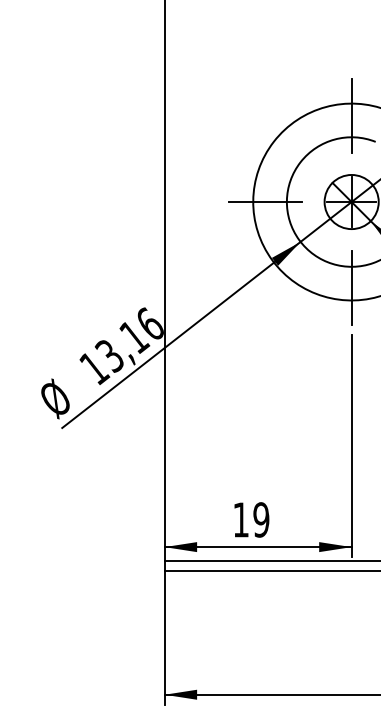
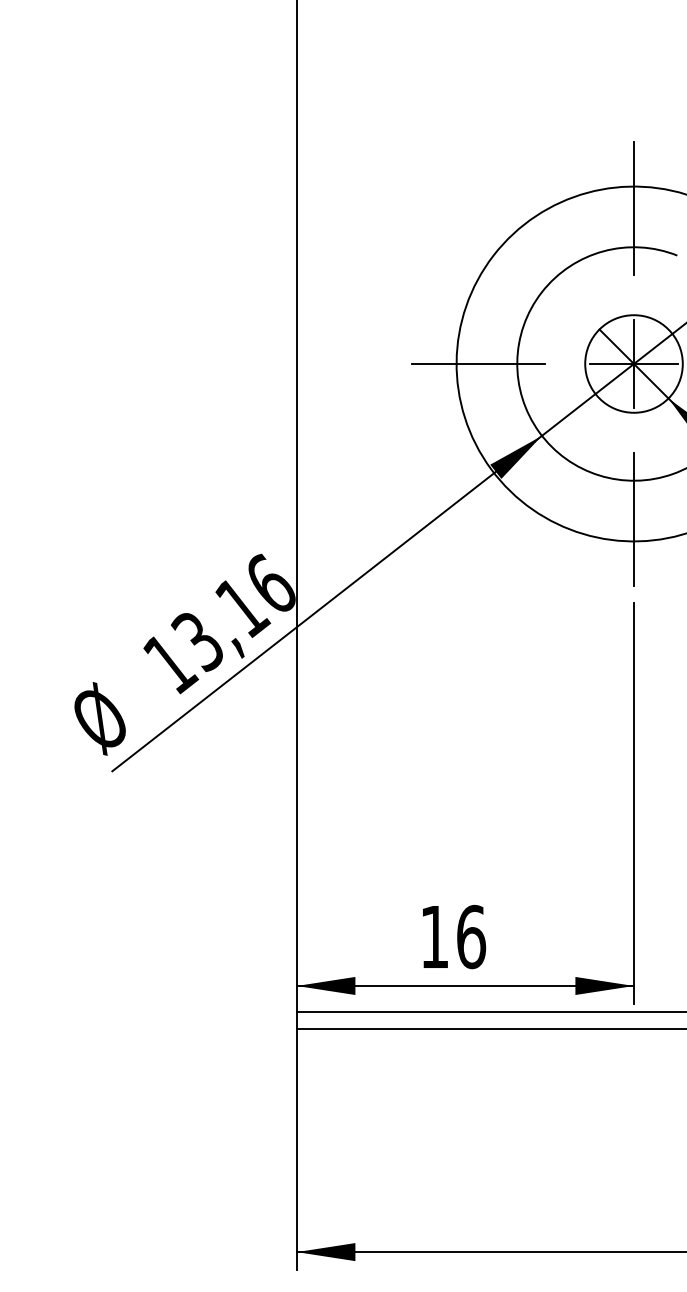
text: (261, 519) -> (471, 936), 19 -> 16

